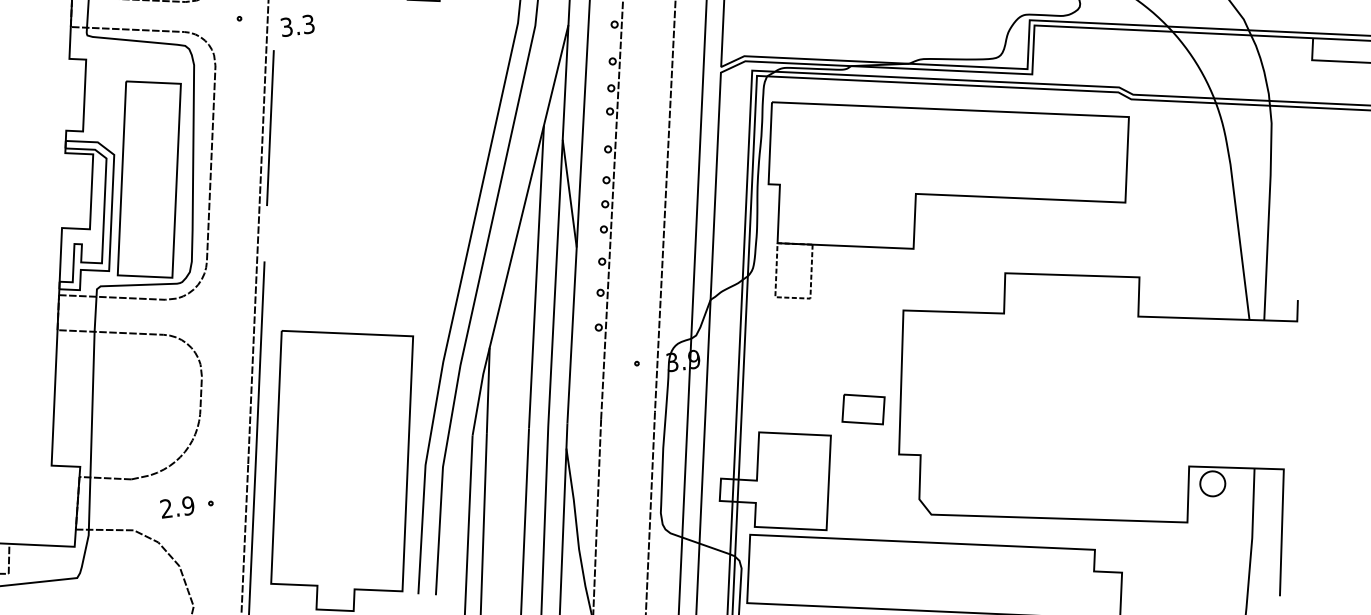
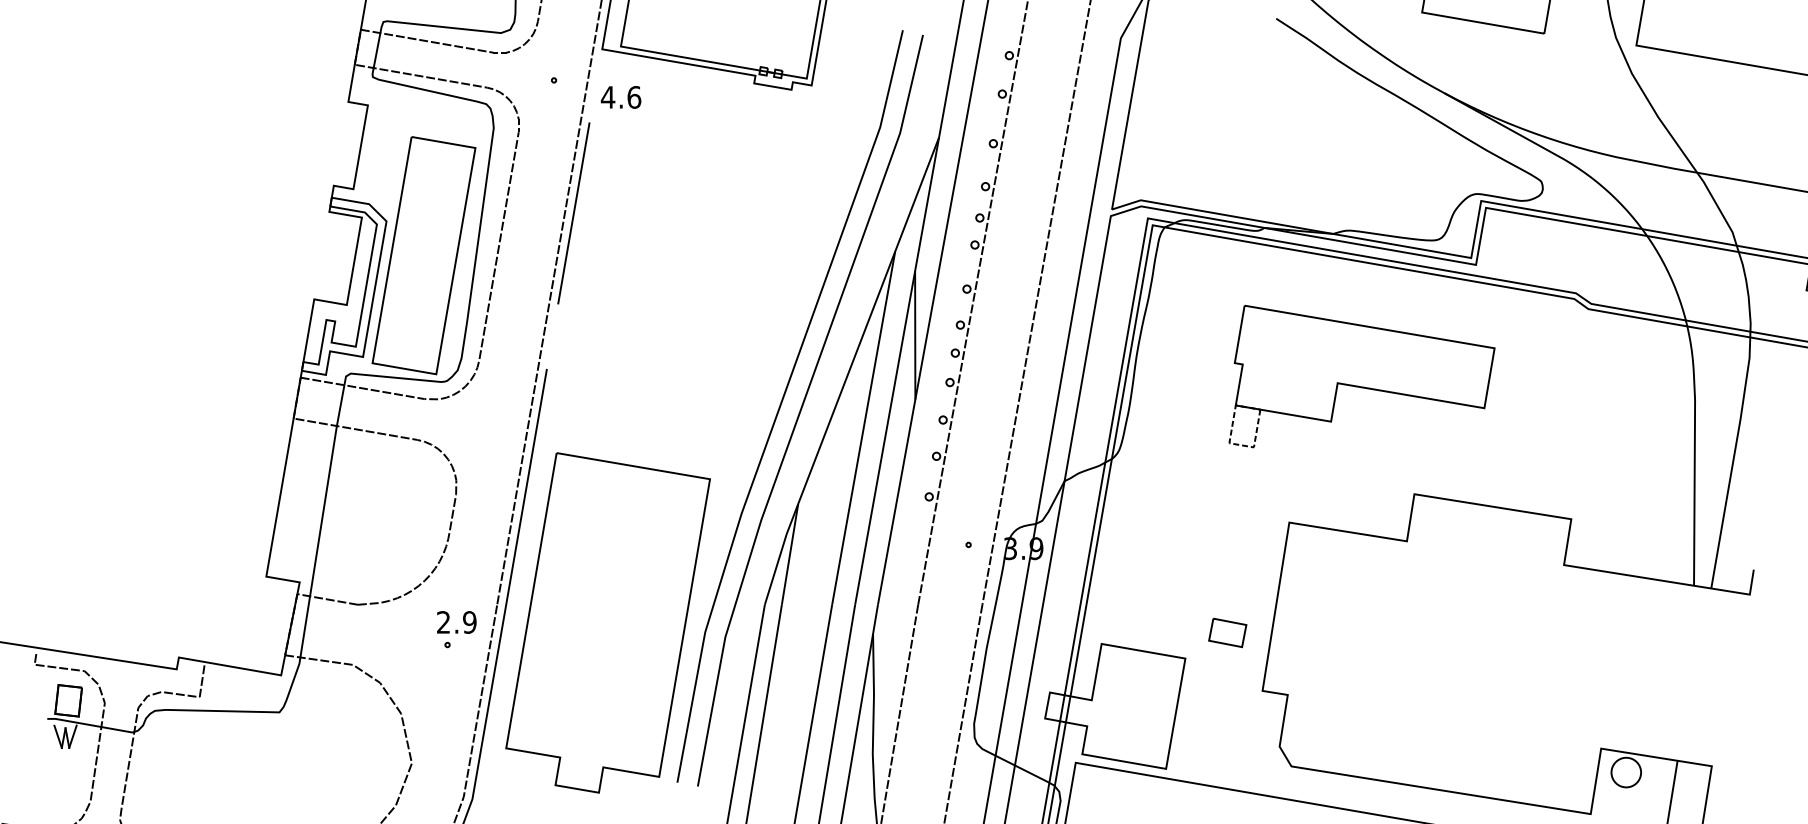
text: (297, 25) -> (620, 97), 3.3 -> 4.6
part: (948, 180) -> (1361, 376), size x0.6
part: (863, 409) -> (1227, 632), size x0.7
text: (177, 507) -> (456, 622), moved

